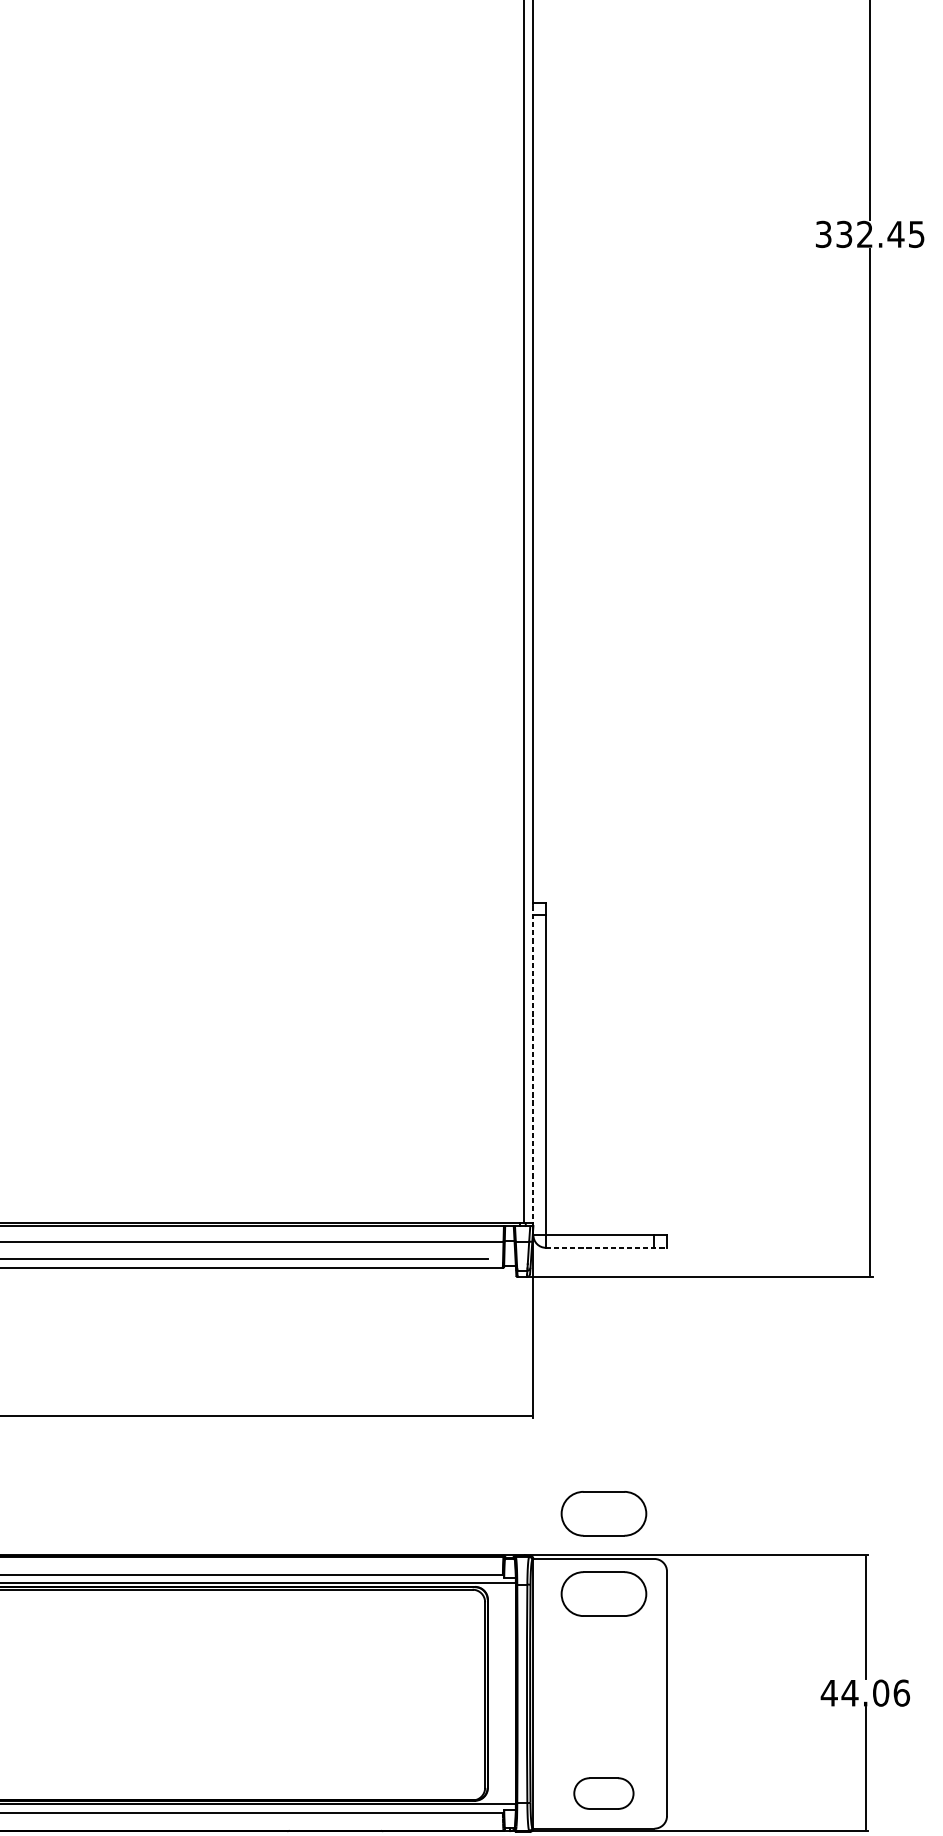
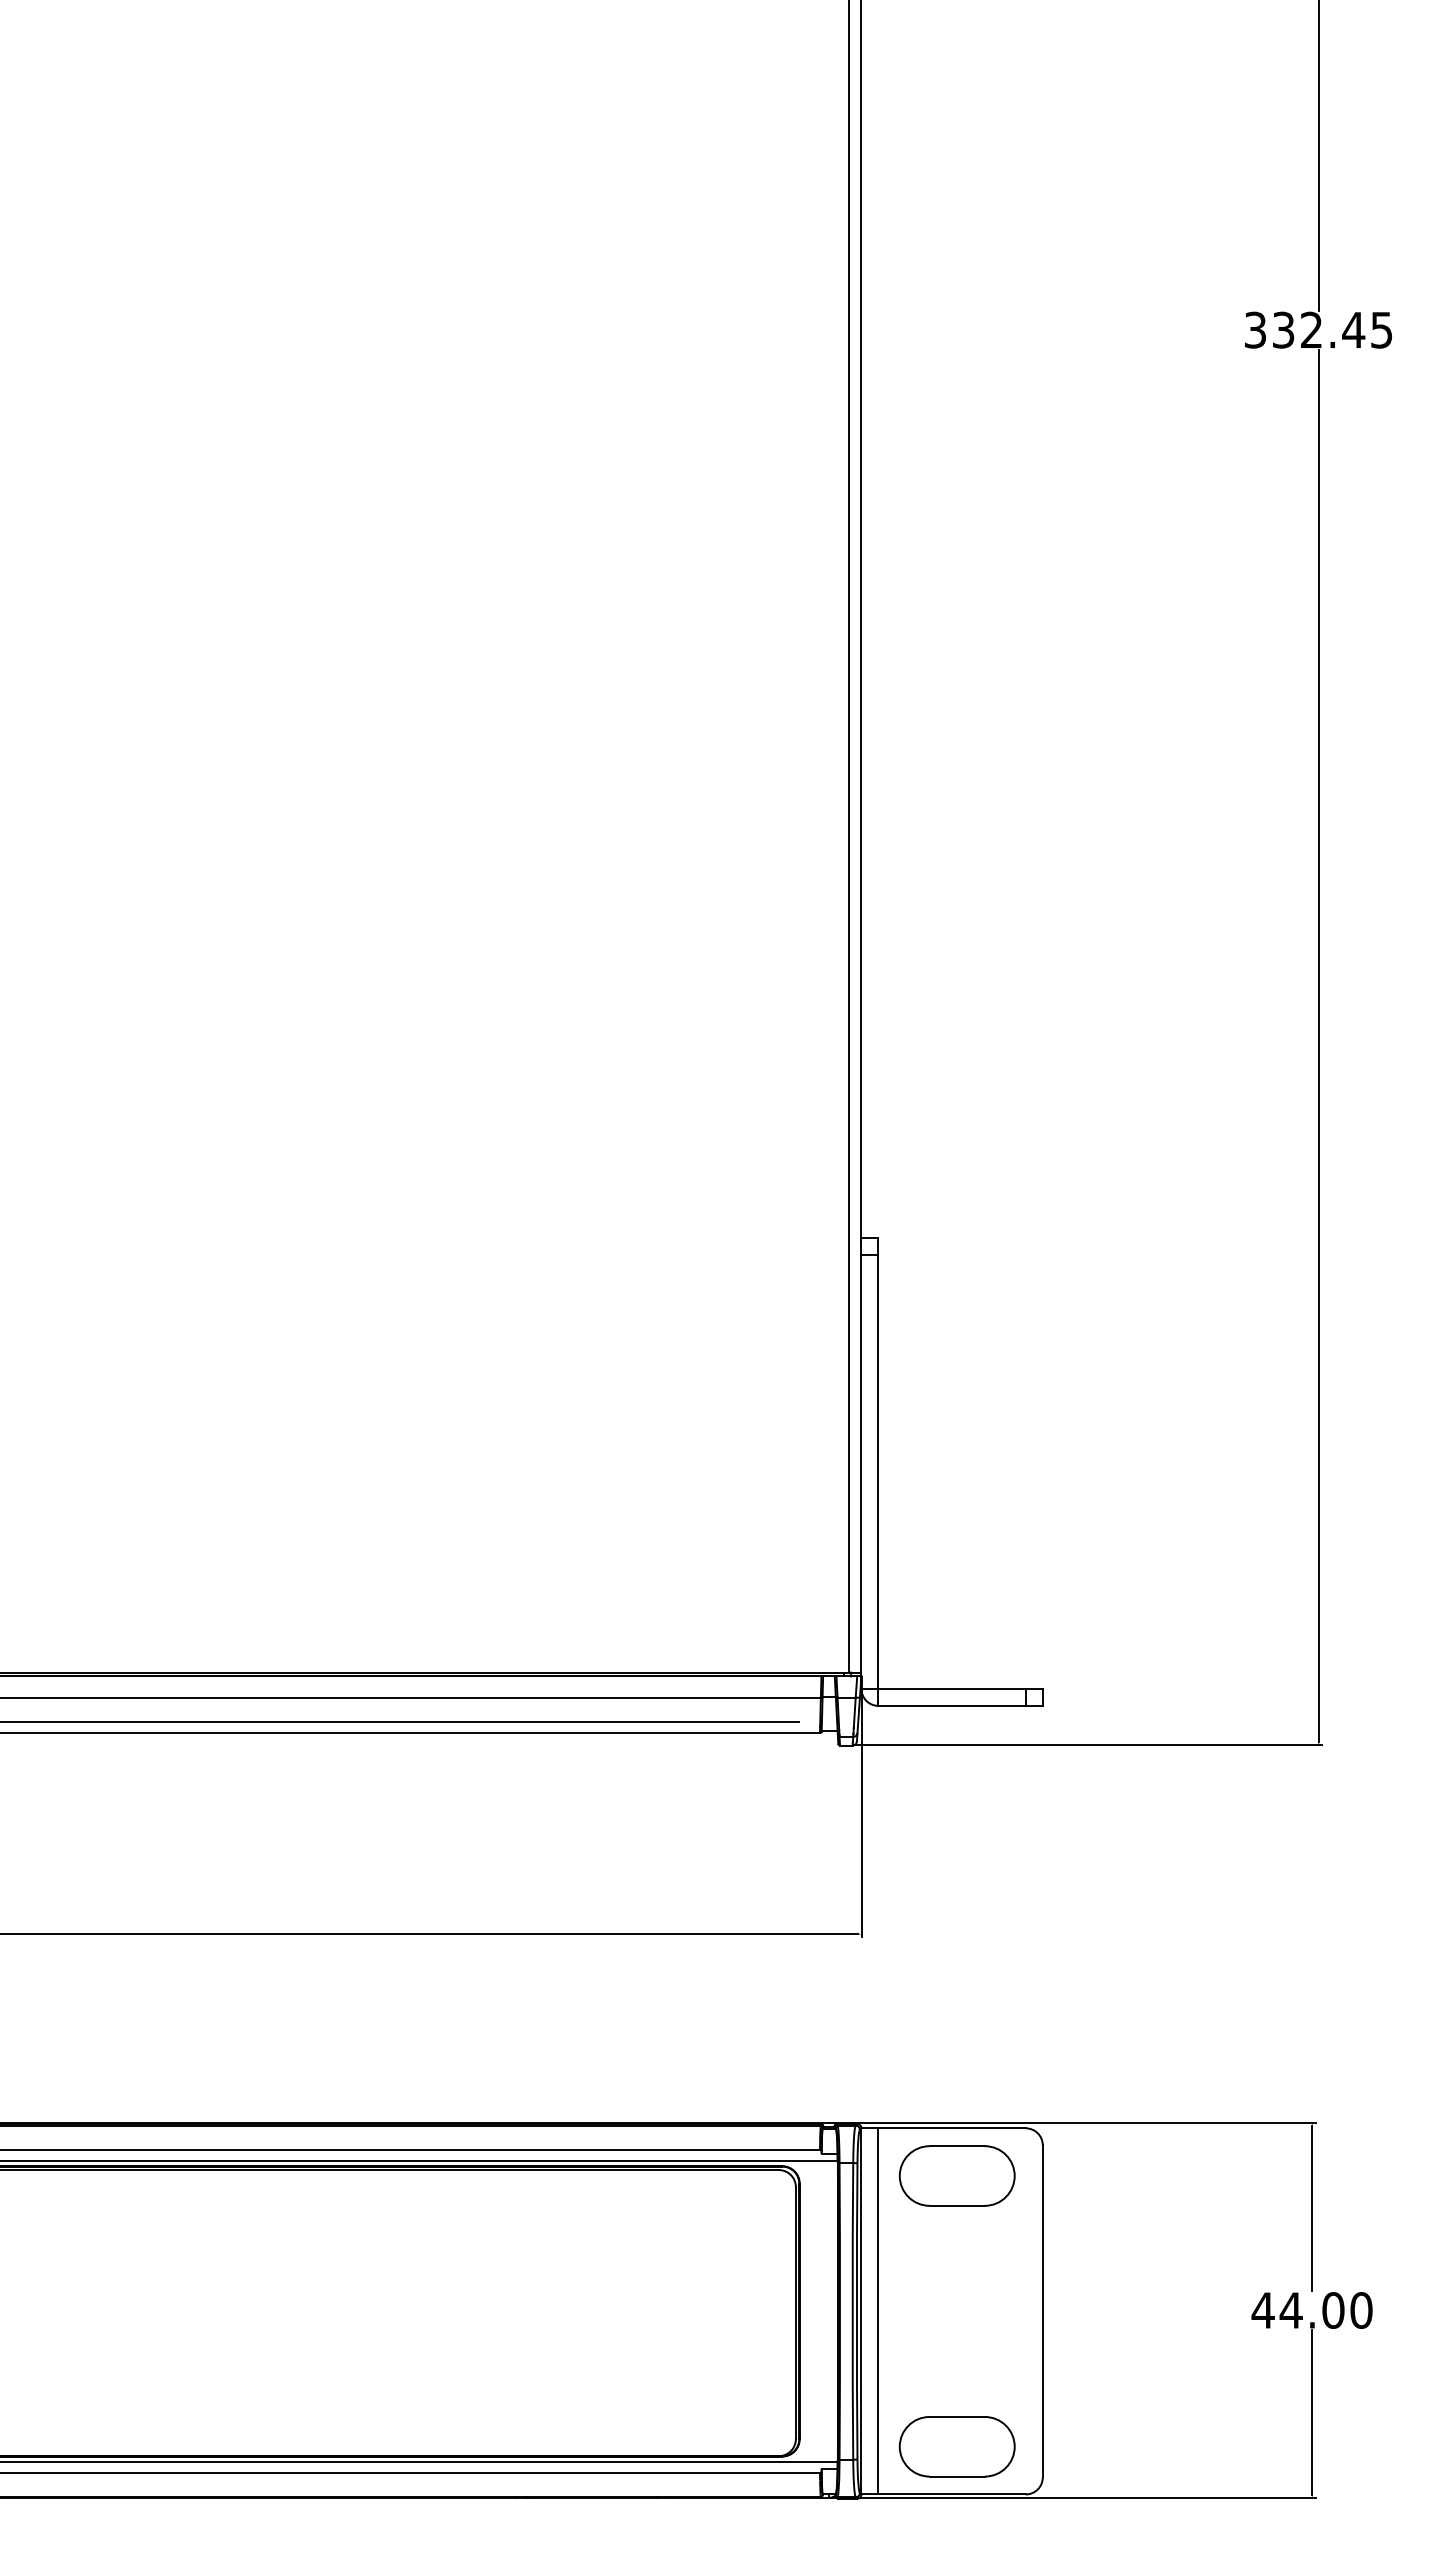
line: (533, 1069) -> (861, 1464), dashed -> solid
line: (607, 1247) -> (961, 1705), dashed -> solid
part: (603, 1513) -> (956, 2066), removed
line: (545, 1693) -> (878, 2311), added
text: (901, 1693) -> (1361, 2310), 44.06 -> 44.00
part: (603, 1793) -> (956, 2446), size x1.43

